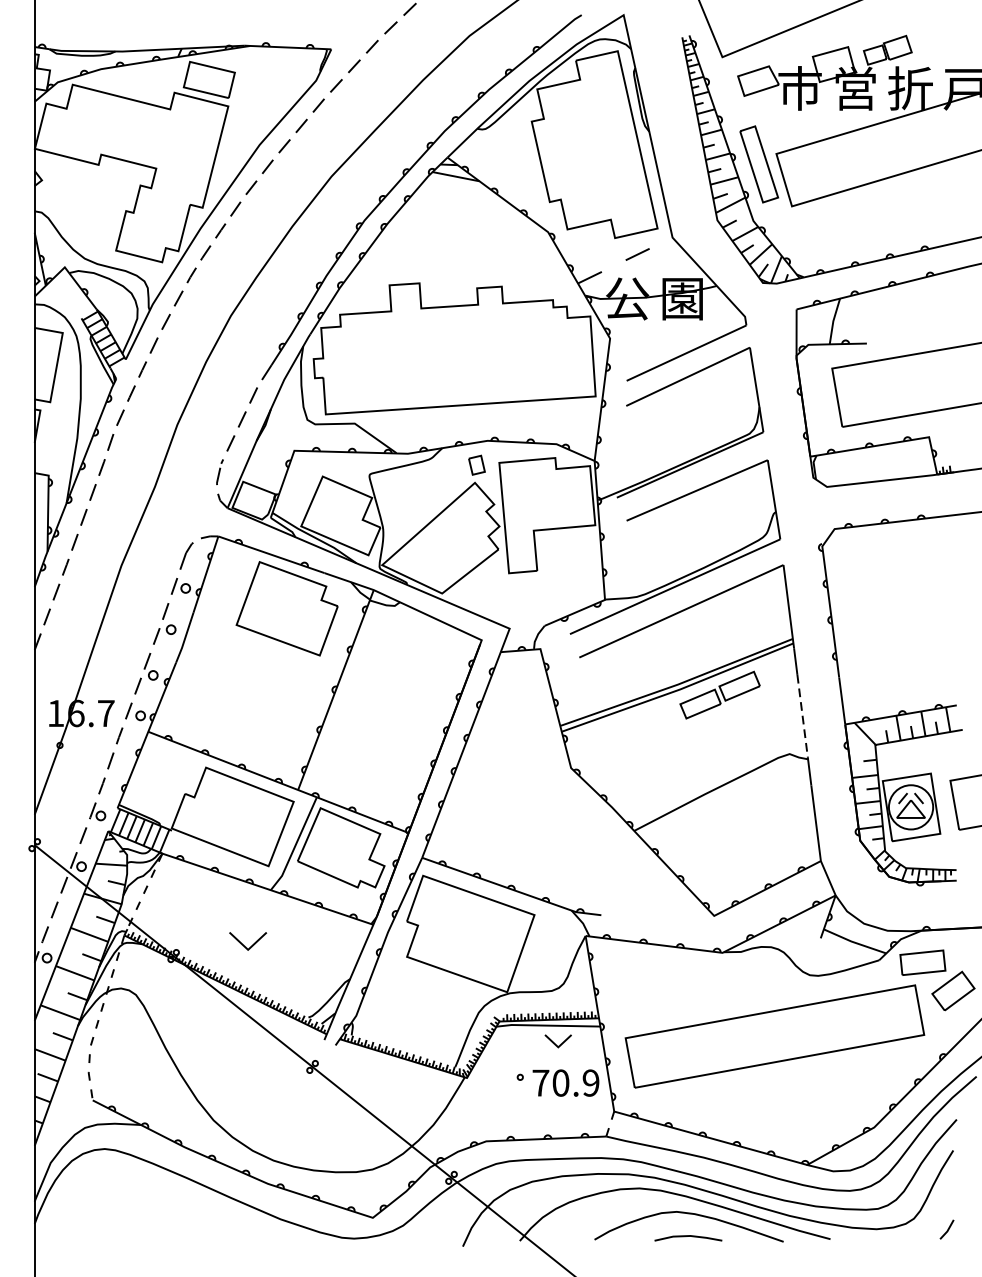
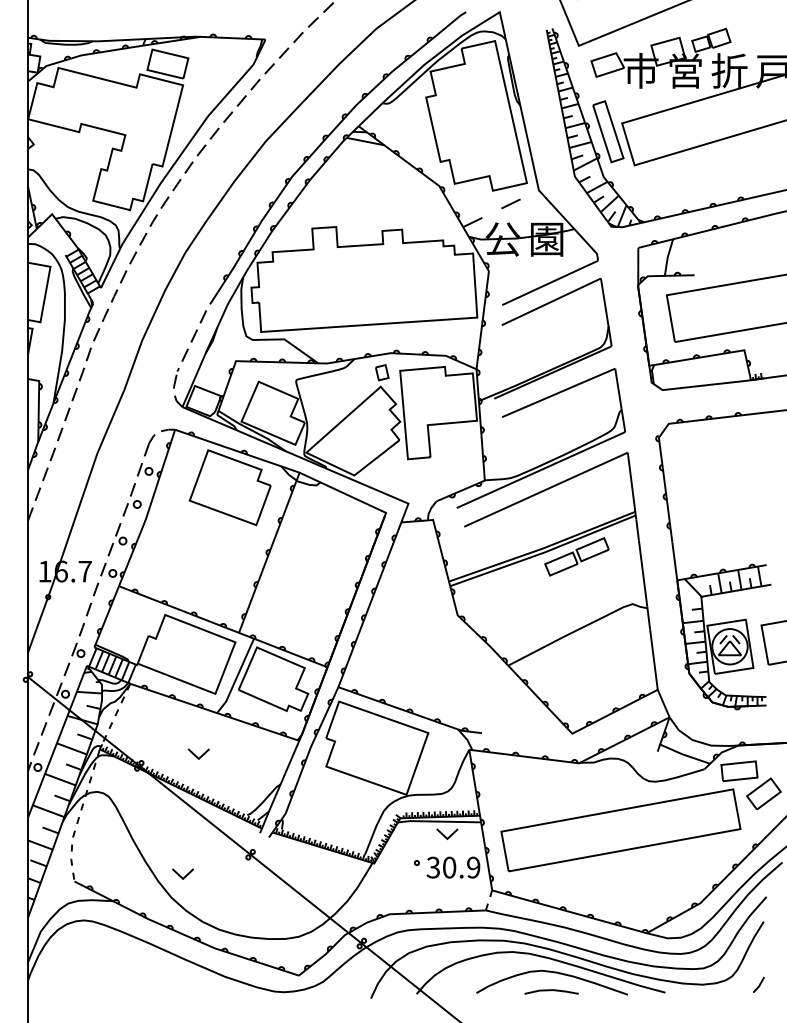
line: (803, 717) -> (643, 574), dashed -> solid
part: (247, 940) -> (198, 753), size x0.71
text: (540, 1082) -> (433, 867), 70.9 -> 30.9
part: (228, 1090) -> (183, 873), added

